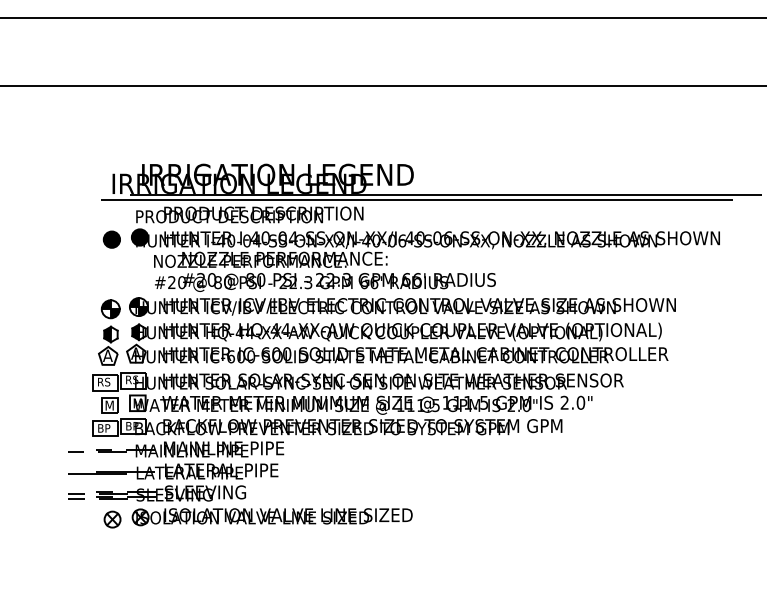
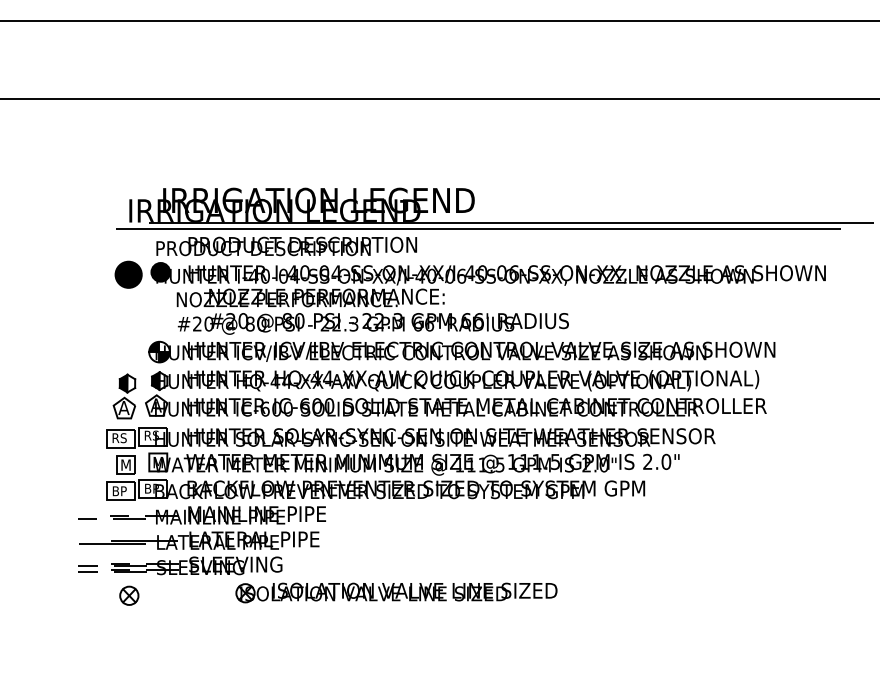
part: (111, 239) -> (128, 274), size x1.4
part: (110, 309) -> (127, 354), removed
part: (272, 516) -> (396, 592), moved

